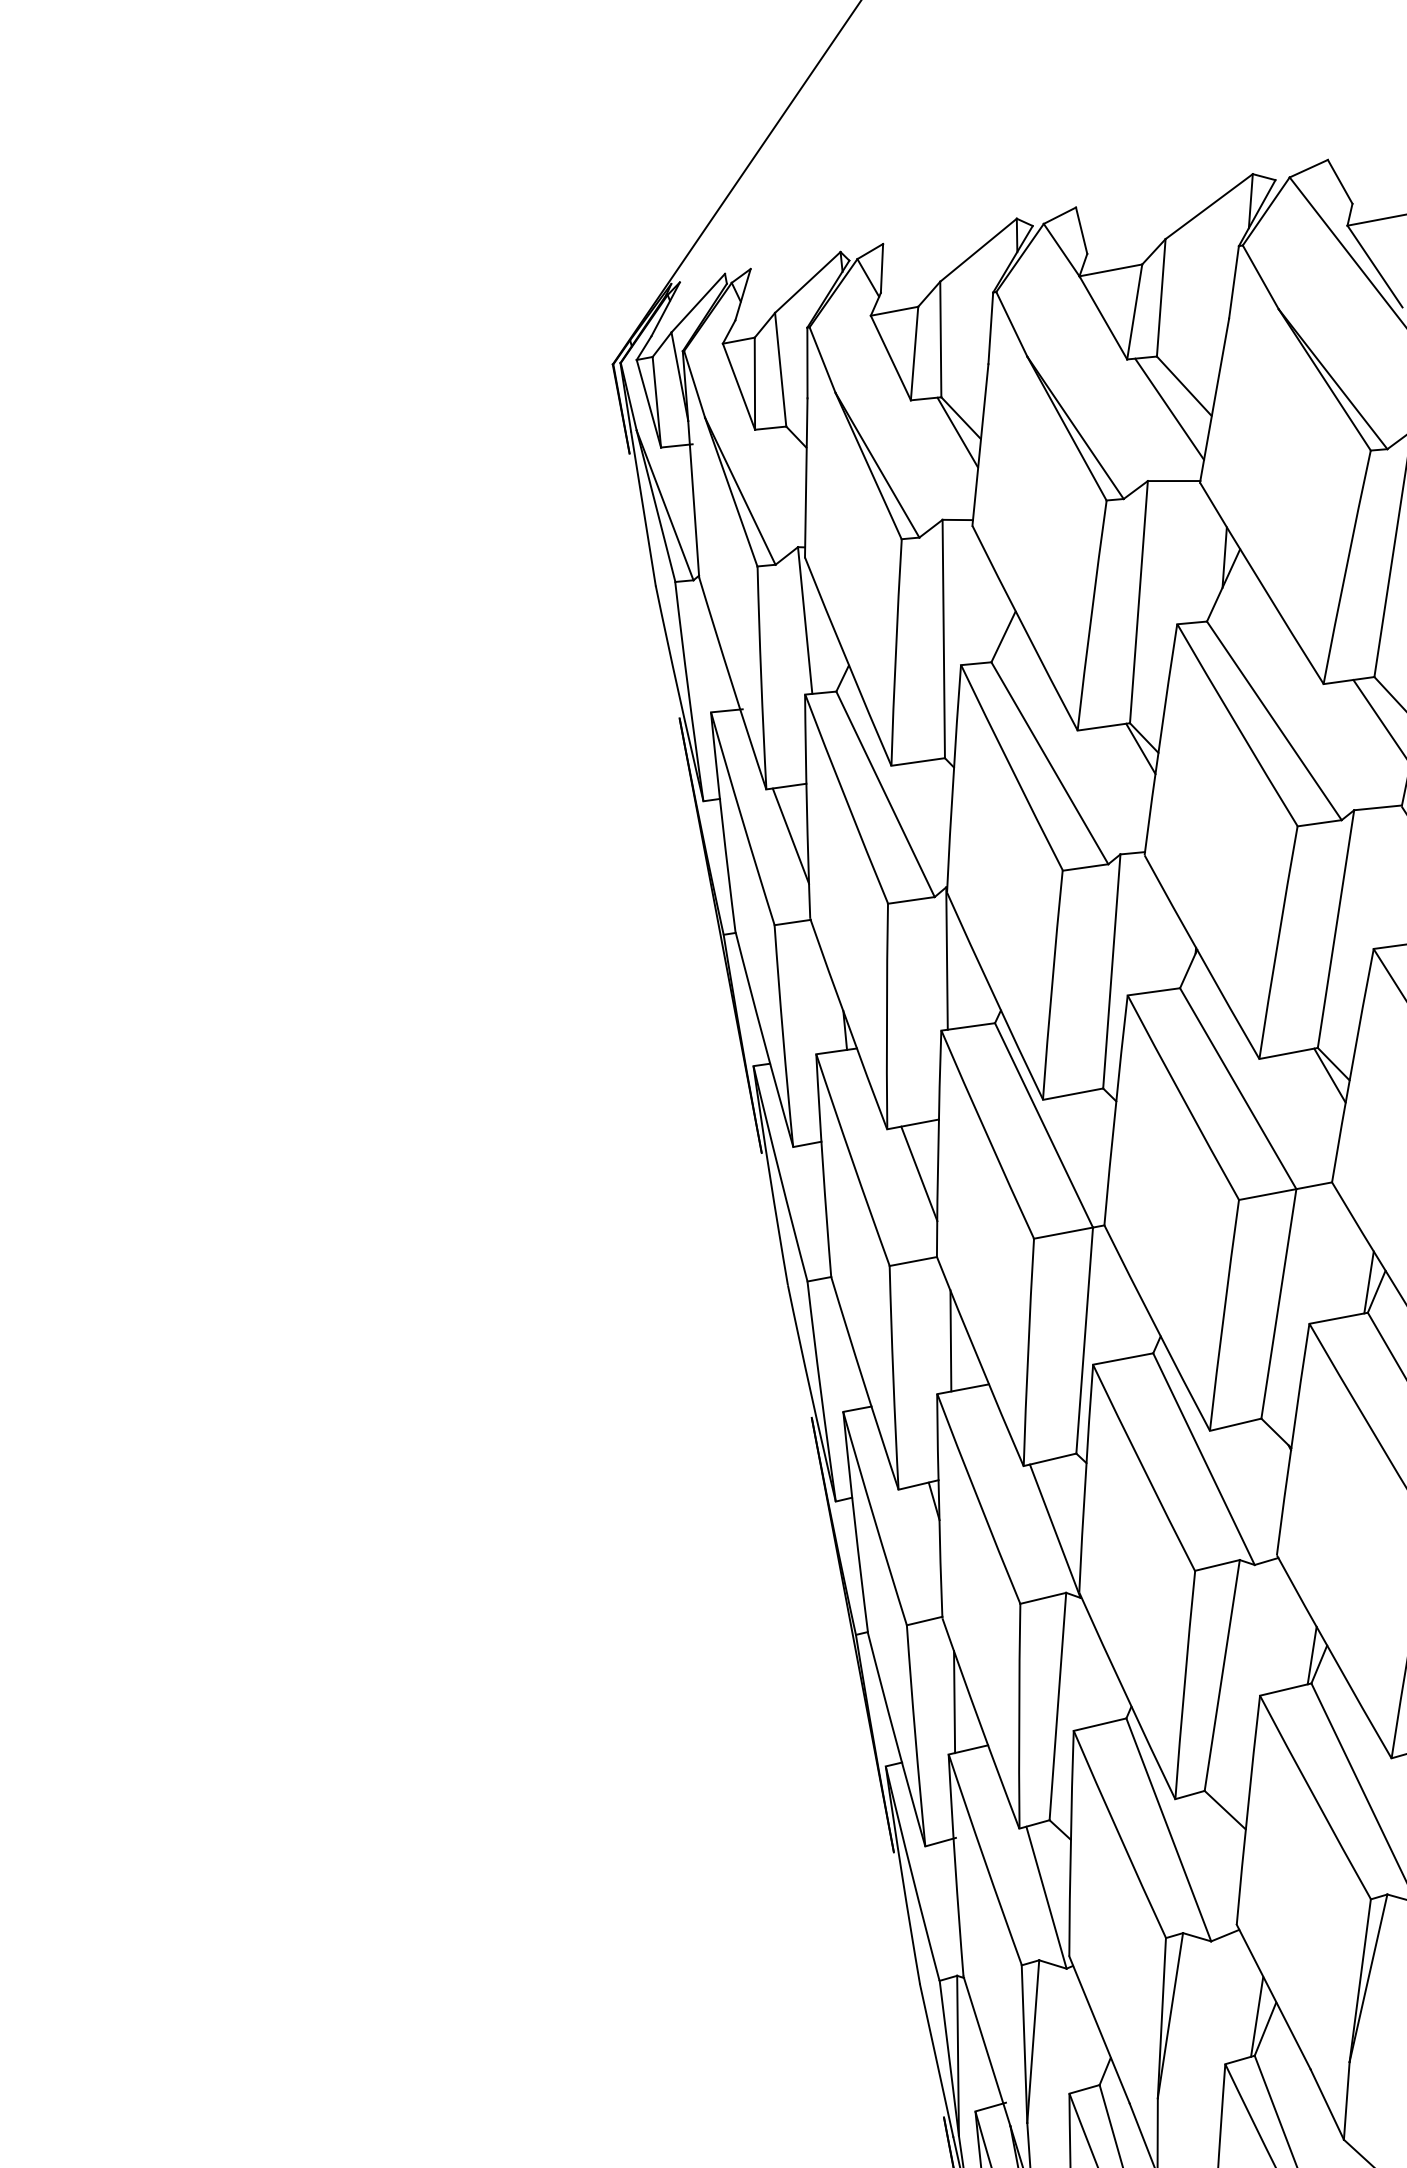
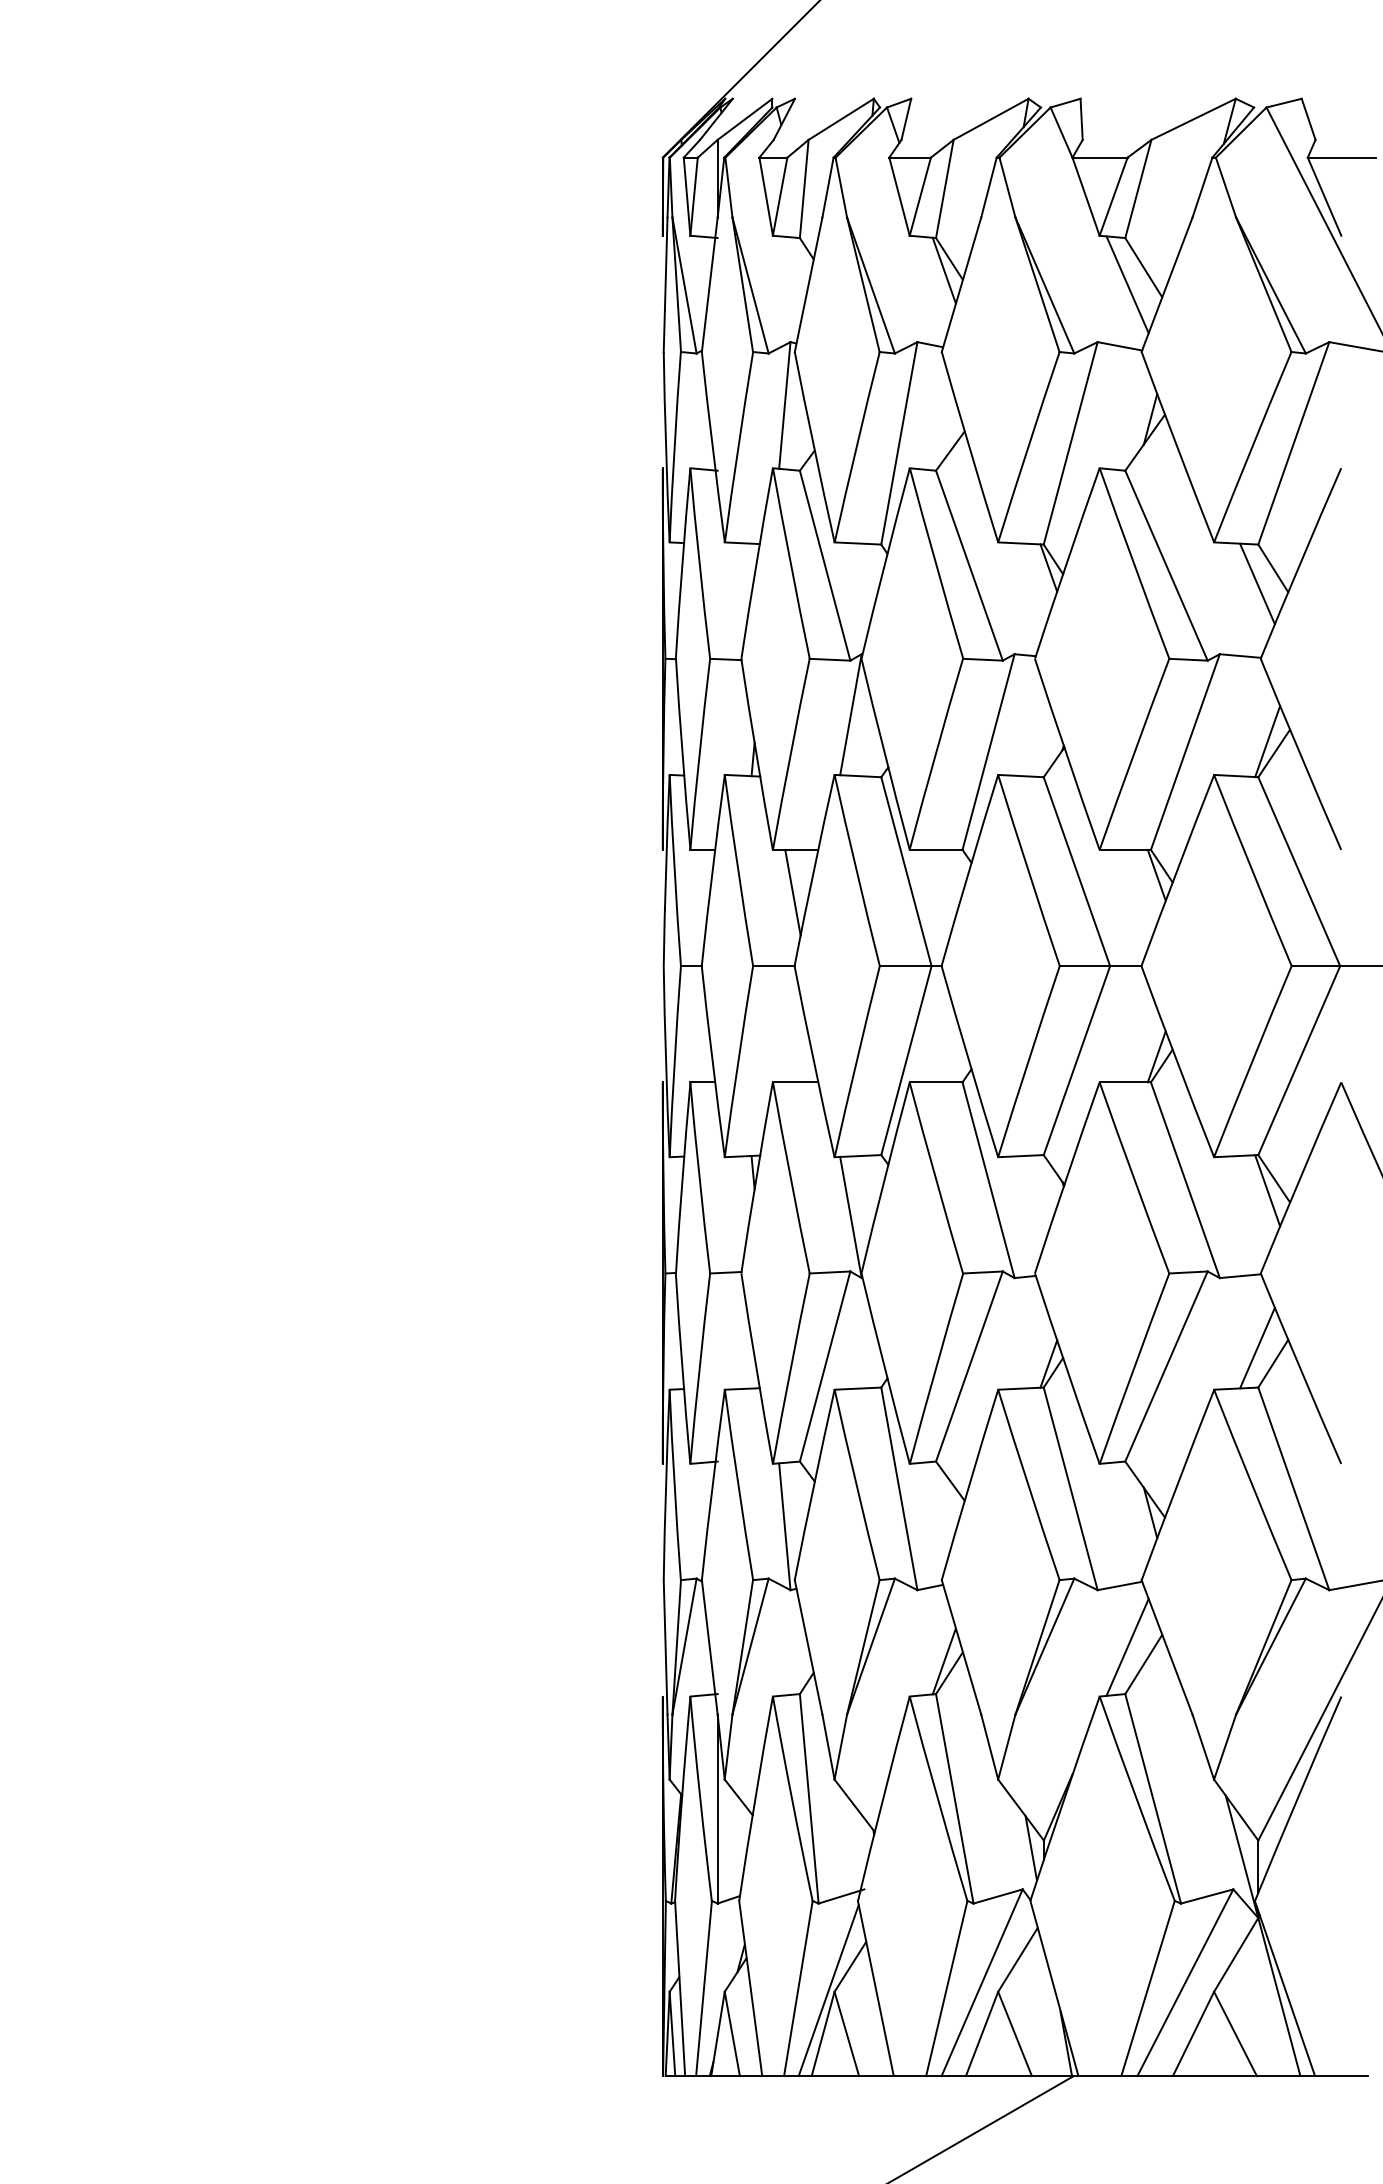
line: (789, 835) -> (737, 585), removed
line: (950, 1341) -> (792, 1039), removed
line: (953, 1701) -> (737, 1345), removed

